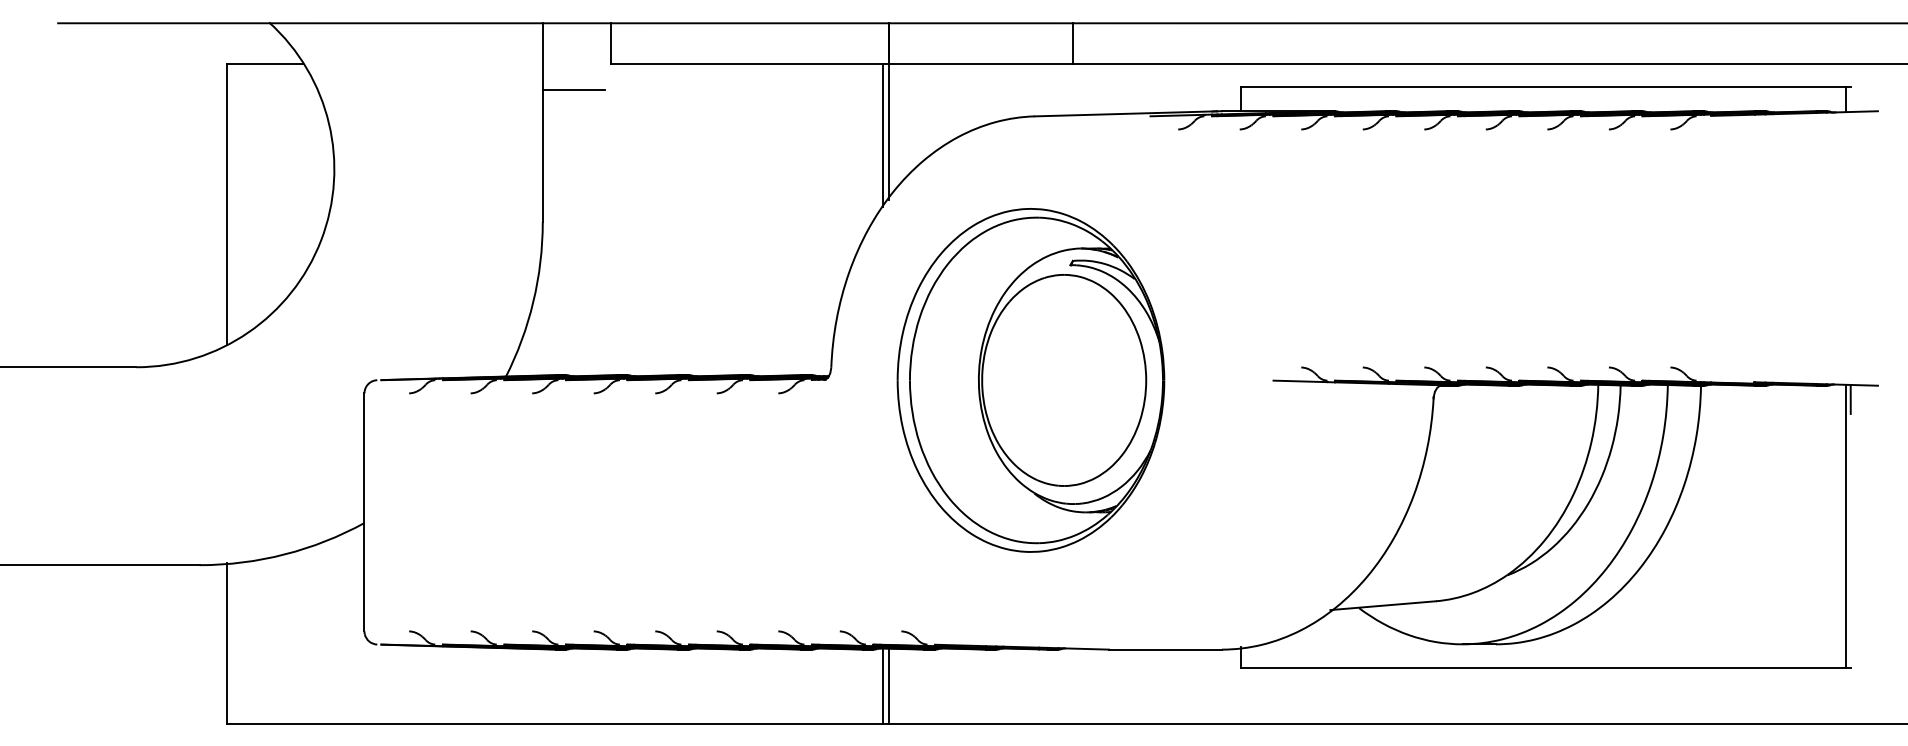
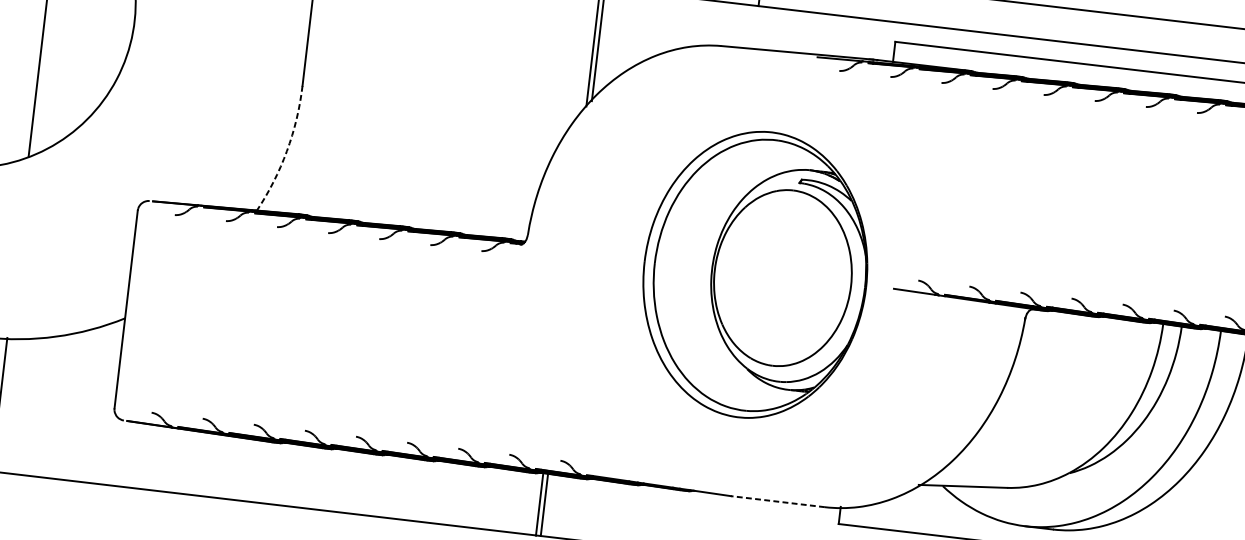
arc: (533, 301) -> (287, 150), solid -> dashed
part: (1030, 380) -> (754, 274), moved
line: (1164, 649) -> (777, 501), solid -> dashed

